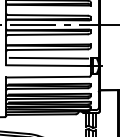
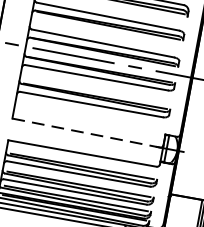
line: (48, 57) -> (90, 118), removed
line: (48, 65) -> (87, 133), solid -> dashed

